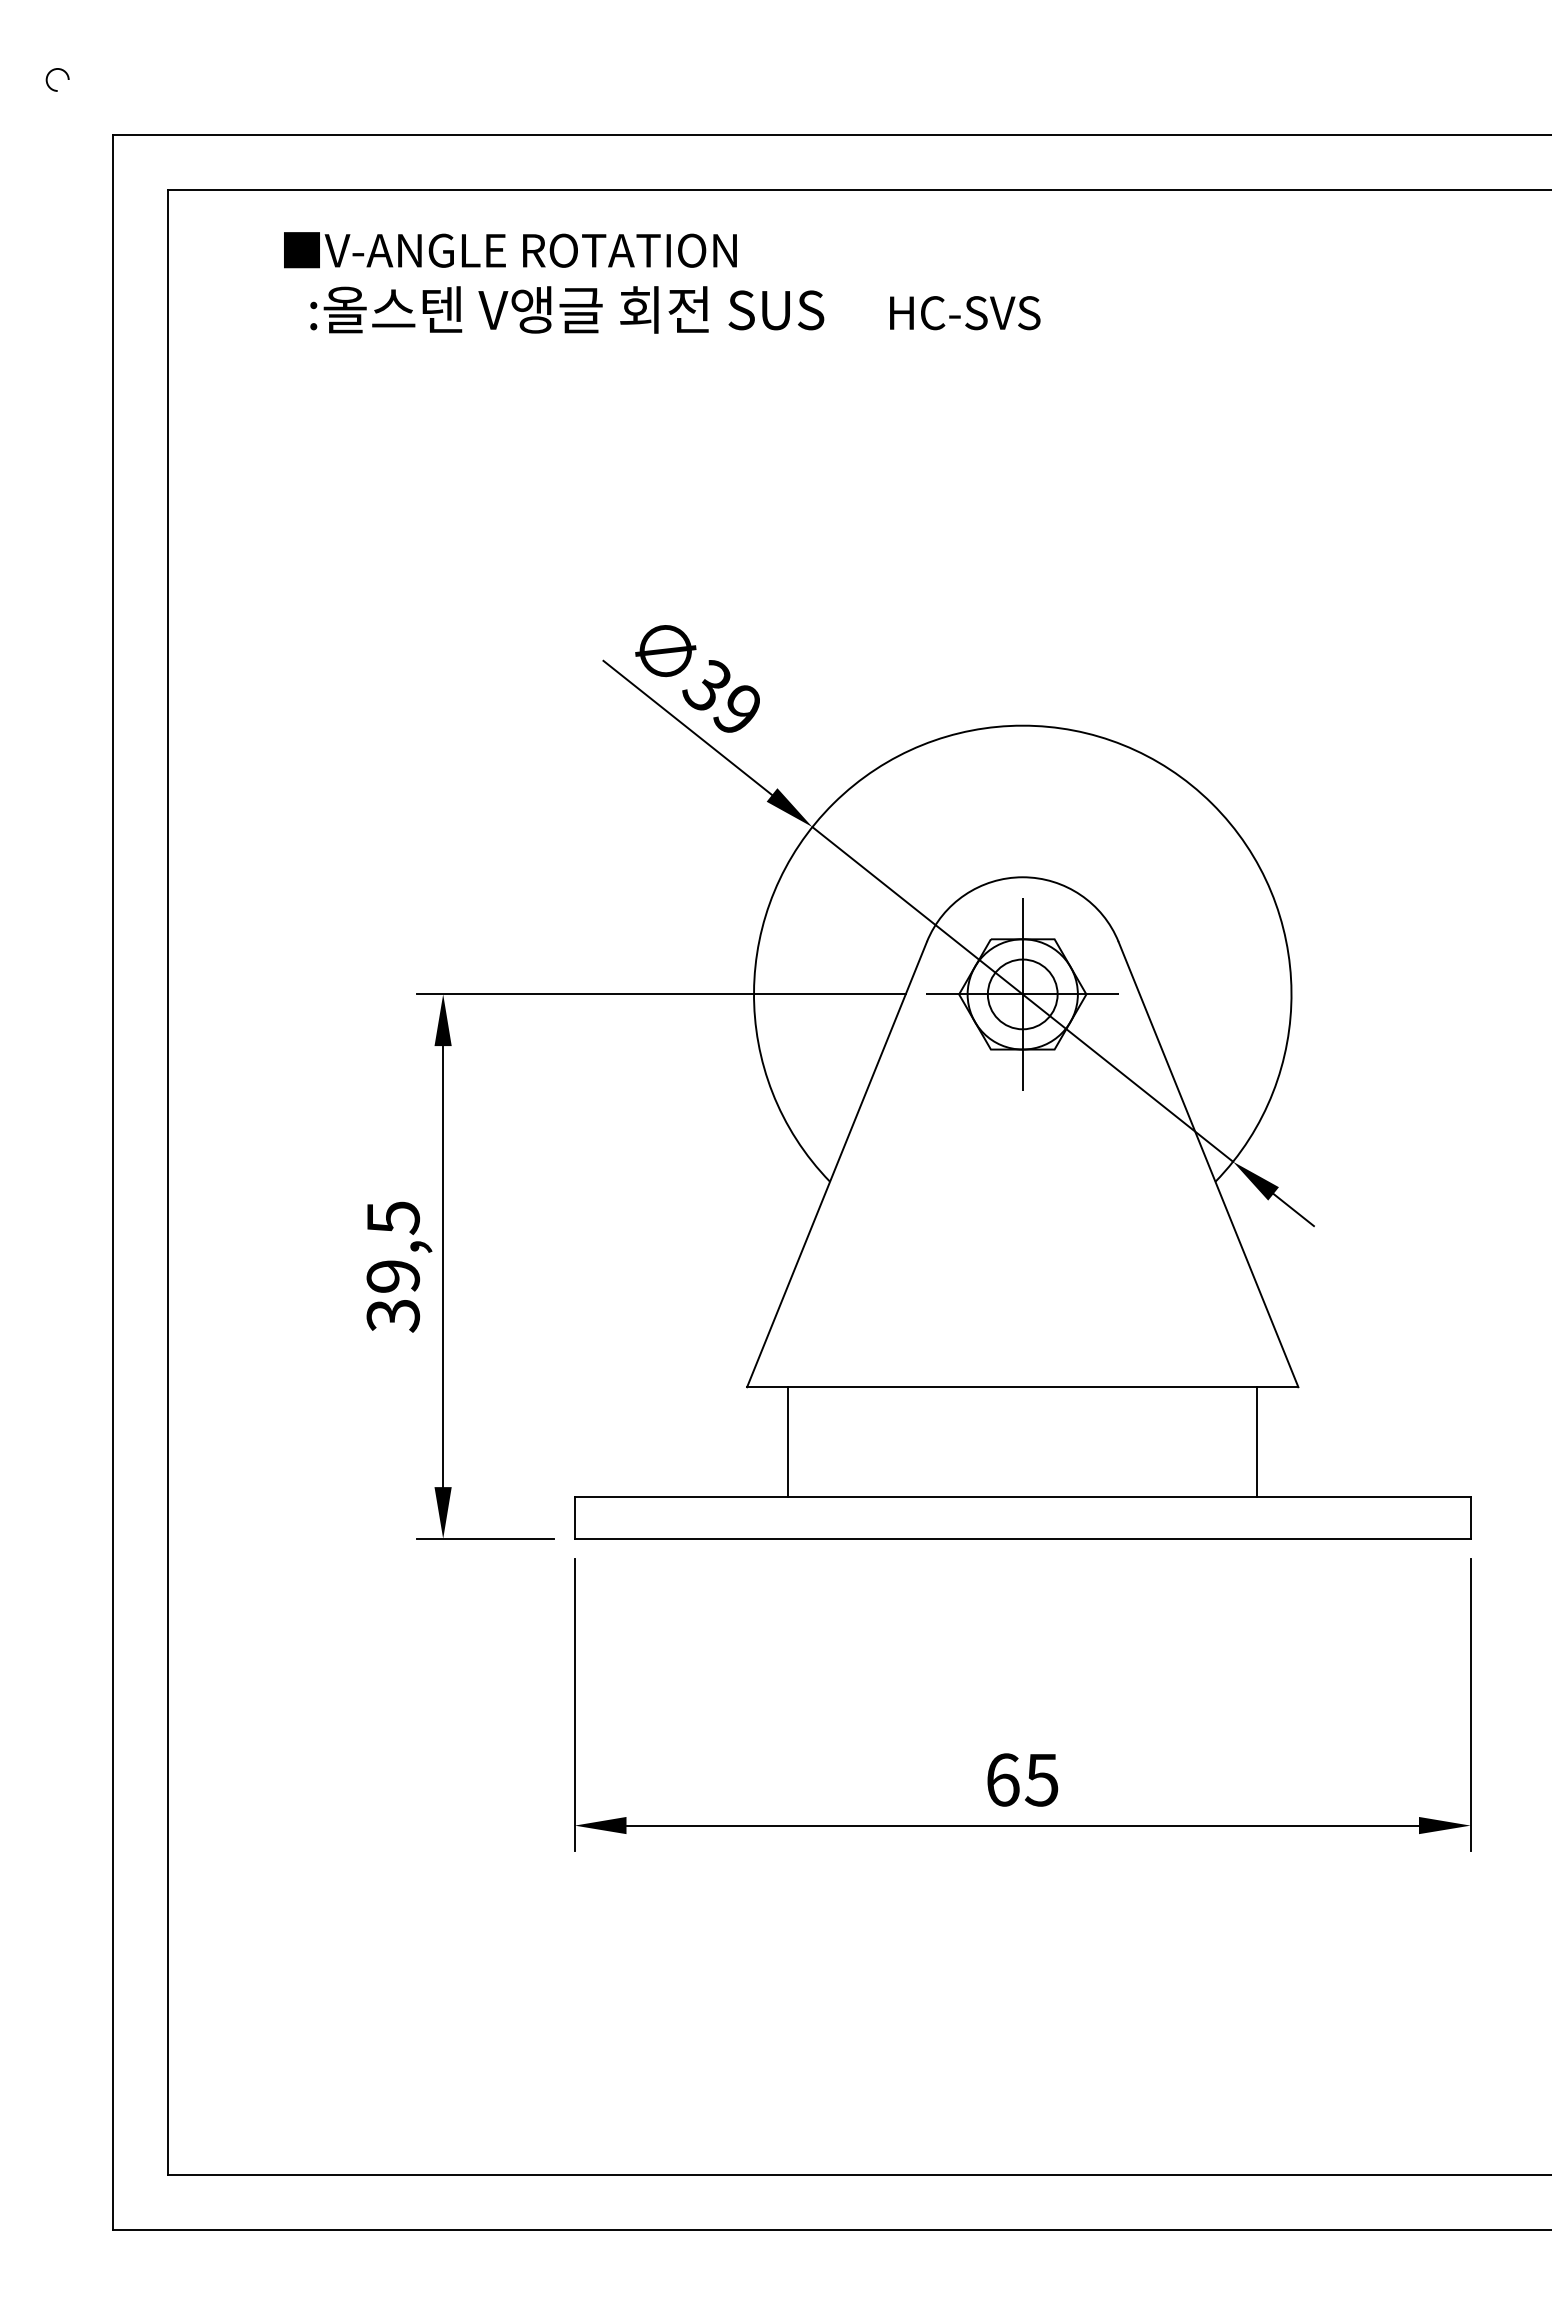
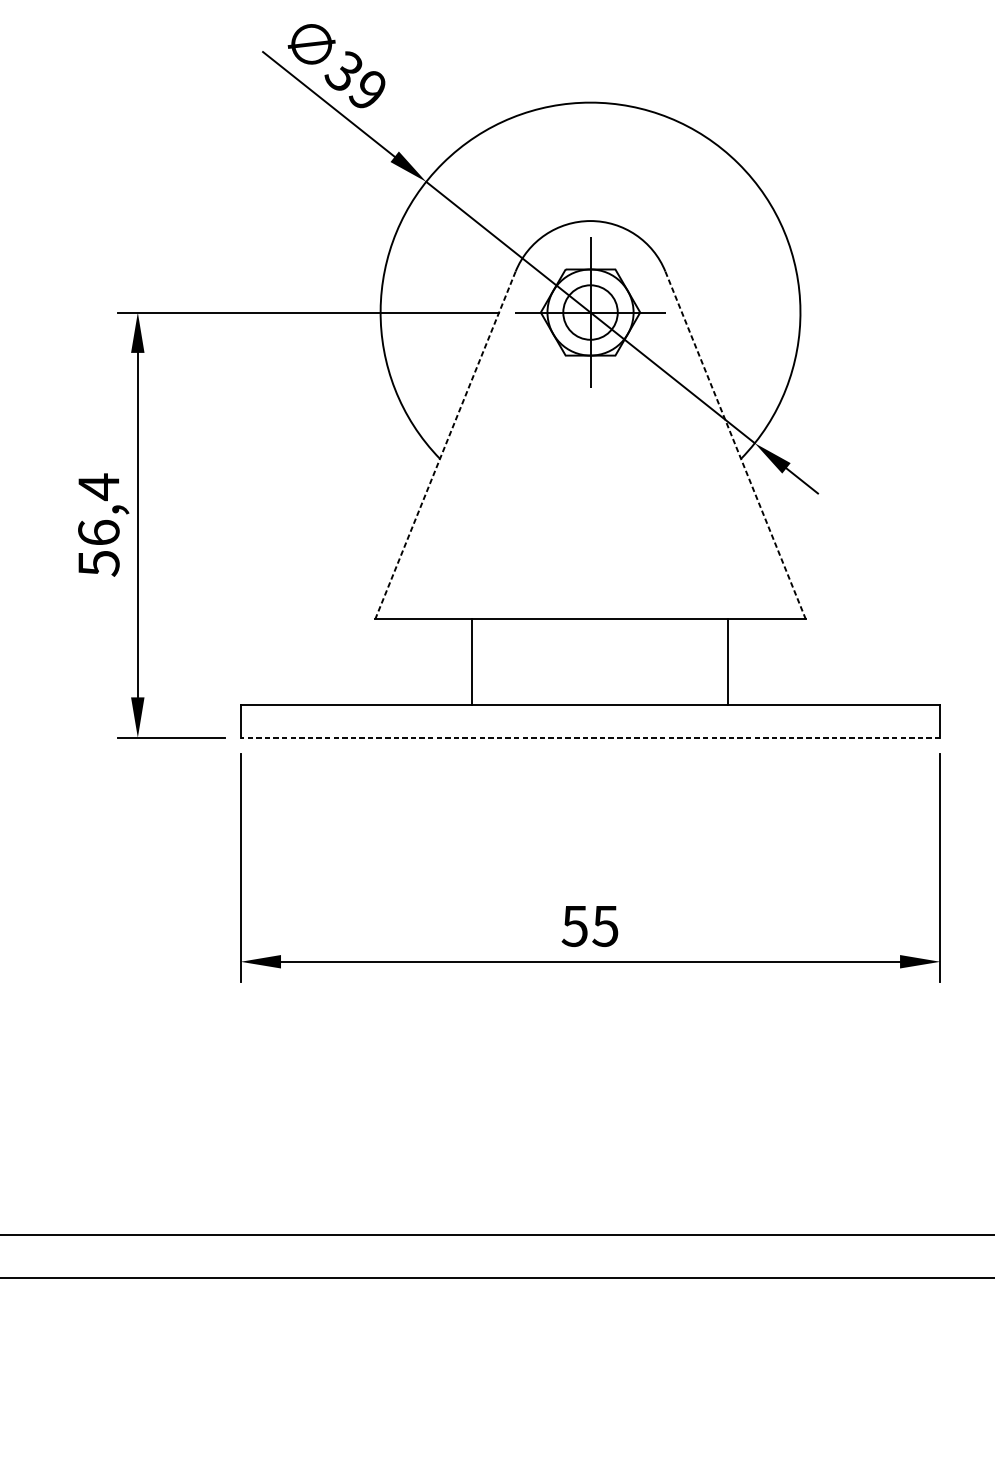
line: (837, 1164) -> (445, 445), solid -> dashed
line: (1208, 1164) -> (735, 445), solid -> dashed
text: (393, 1266) -> (99, 525), 39,5 -> 56,4
line: (788, 1442) -> (472, 662), moved
line: (1257, 1442) -> (728, 662), moved
line: (1022, 1538) -> (590, 737), solid -> dashed
text: (1002, 1779) -> (574, 925), 65 -> 55

